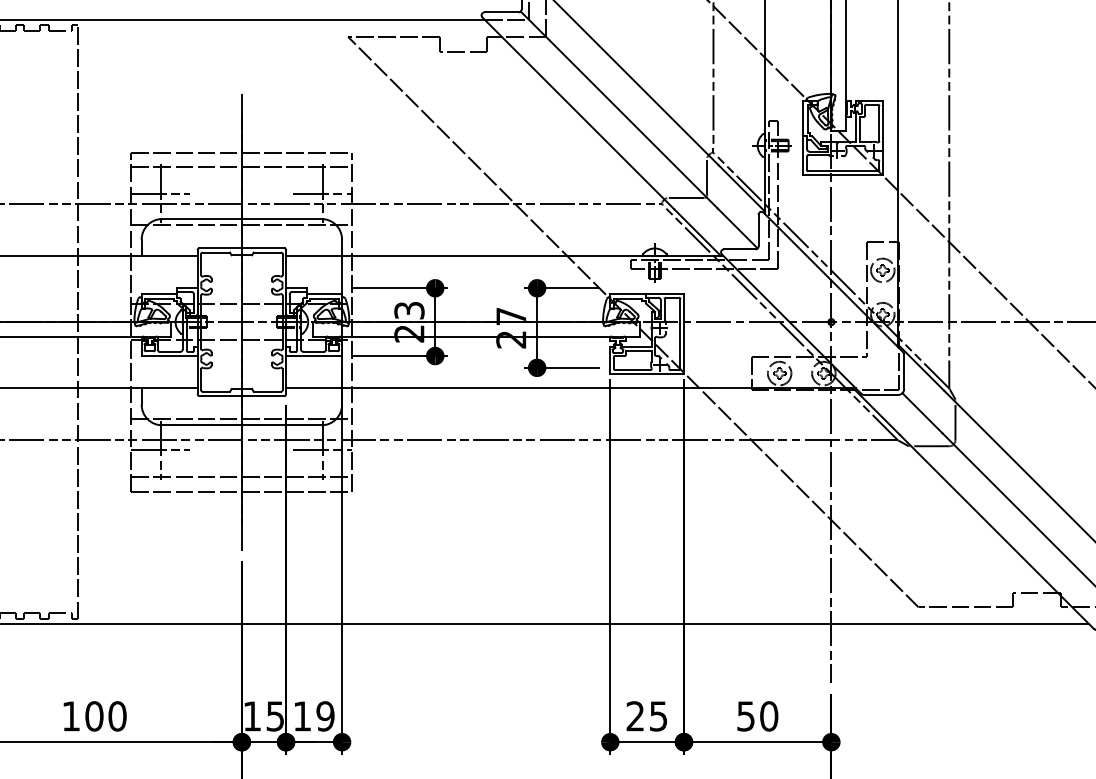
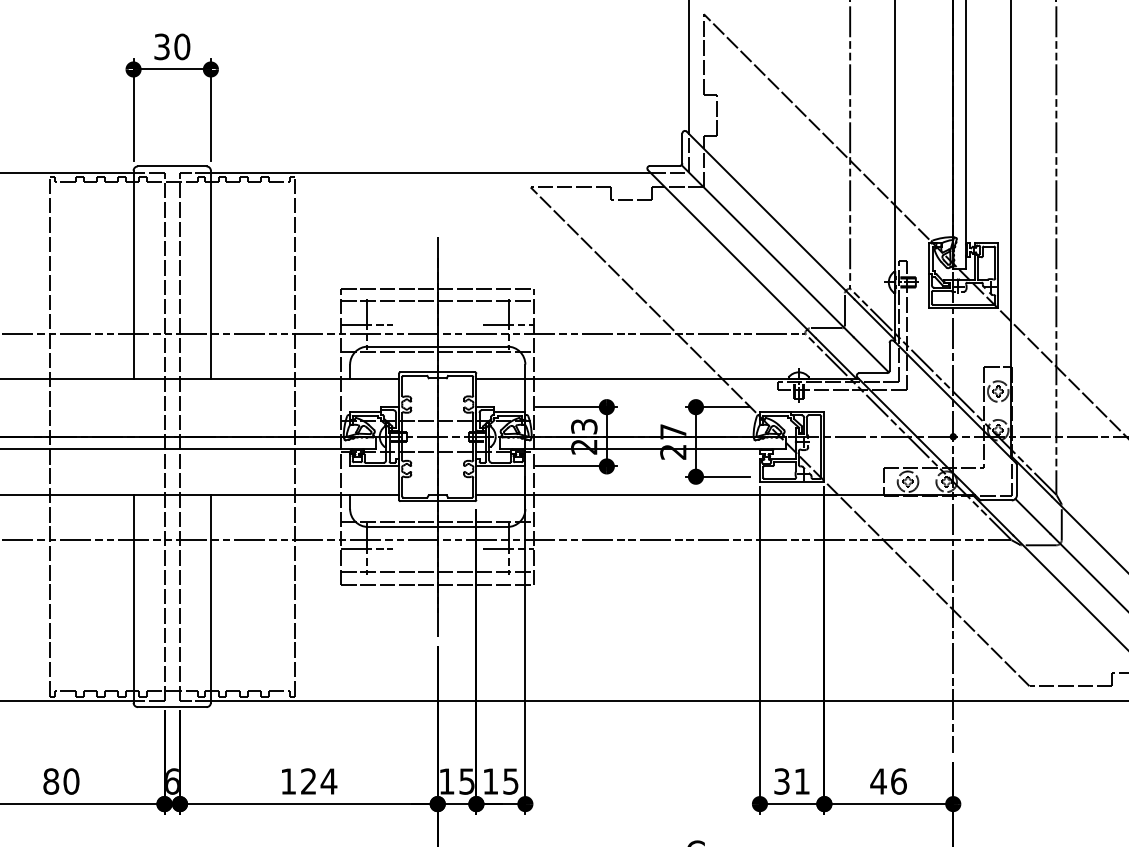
text: (105, 716) -> (318, 781), 100 -> 124
text: (325, 716) -> (510, 781), 19 -> 15
text: (646, 716) -> (791, 781), 25 -> 31
text: (757, 716) -> (888, 781), 50 -> 46

